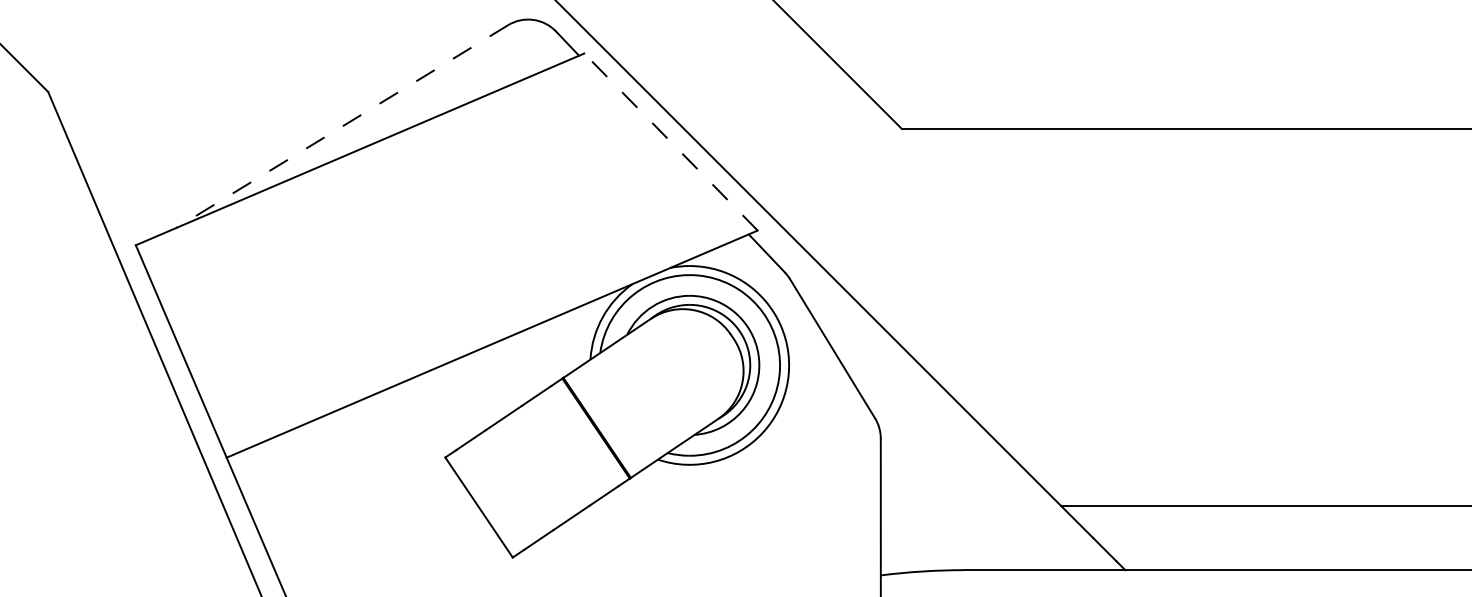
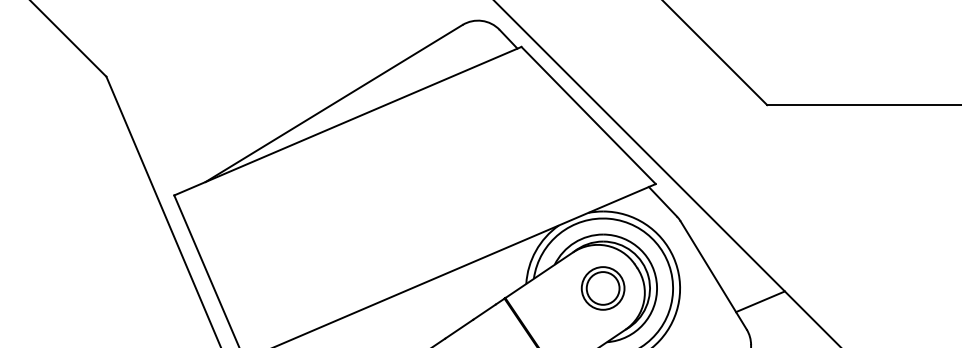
line: (341, 126) -> (333, 103), dashed -> solid
line: (670, 142) -> (588, 115), dashed -> solid
part: (689, 365) -> (602, 288), added
line: (892, 382) -> (760, 301), added

